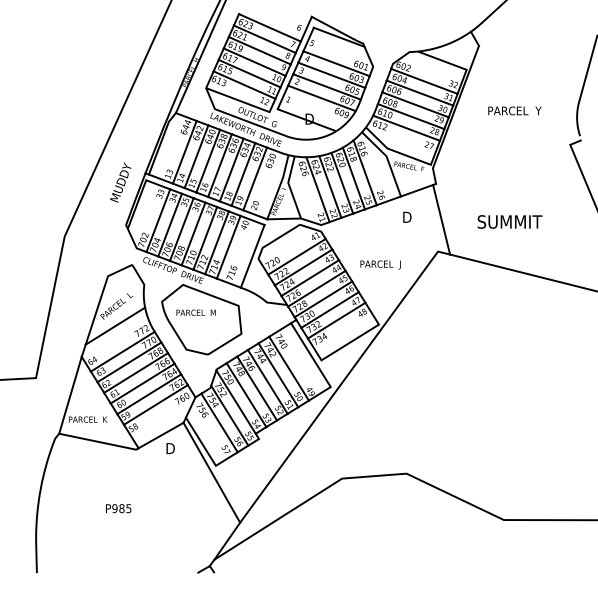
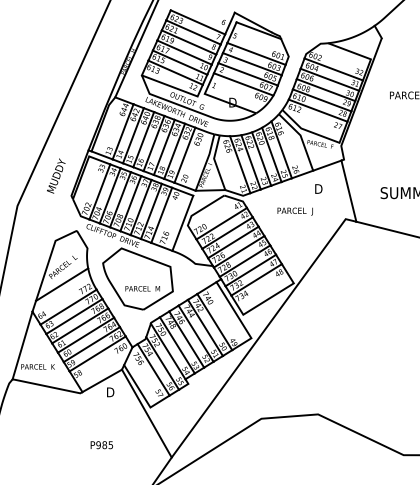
text: (120, 182) -> (56, 175), moved
text: (380, 264) -> (295, 211), moved
text: (195, 312) -> (142, 288), moved
text: (118, 508) -> (101, 445), moved

